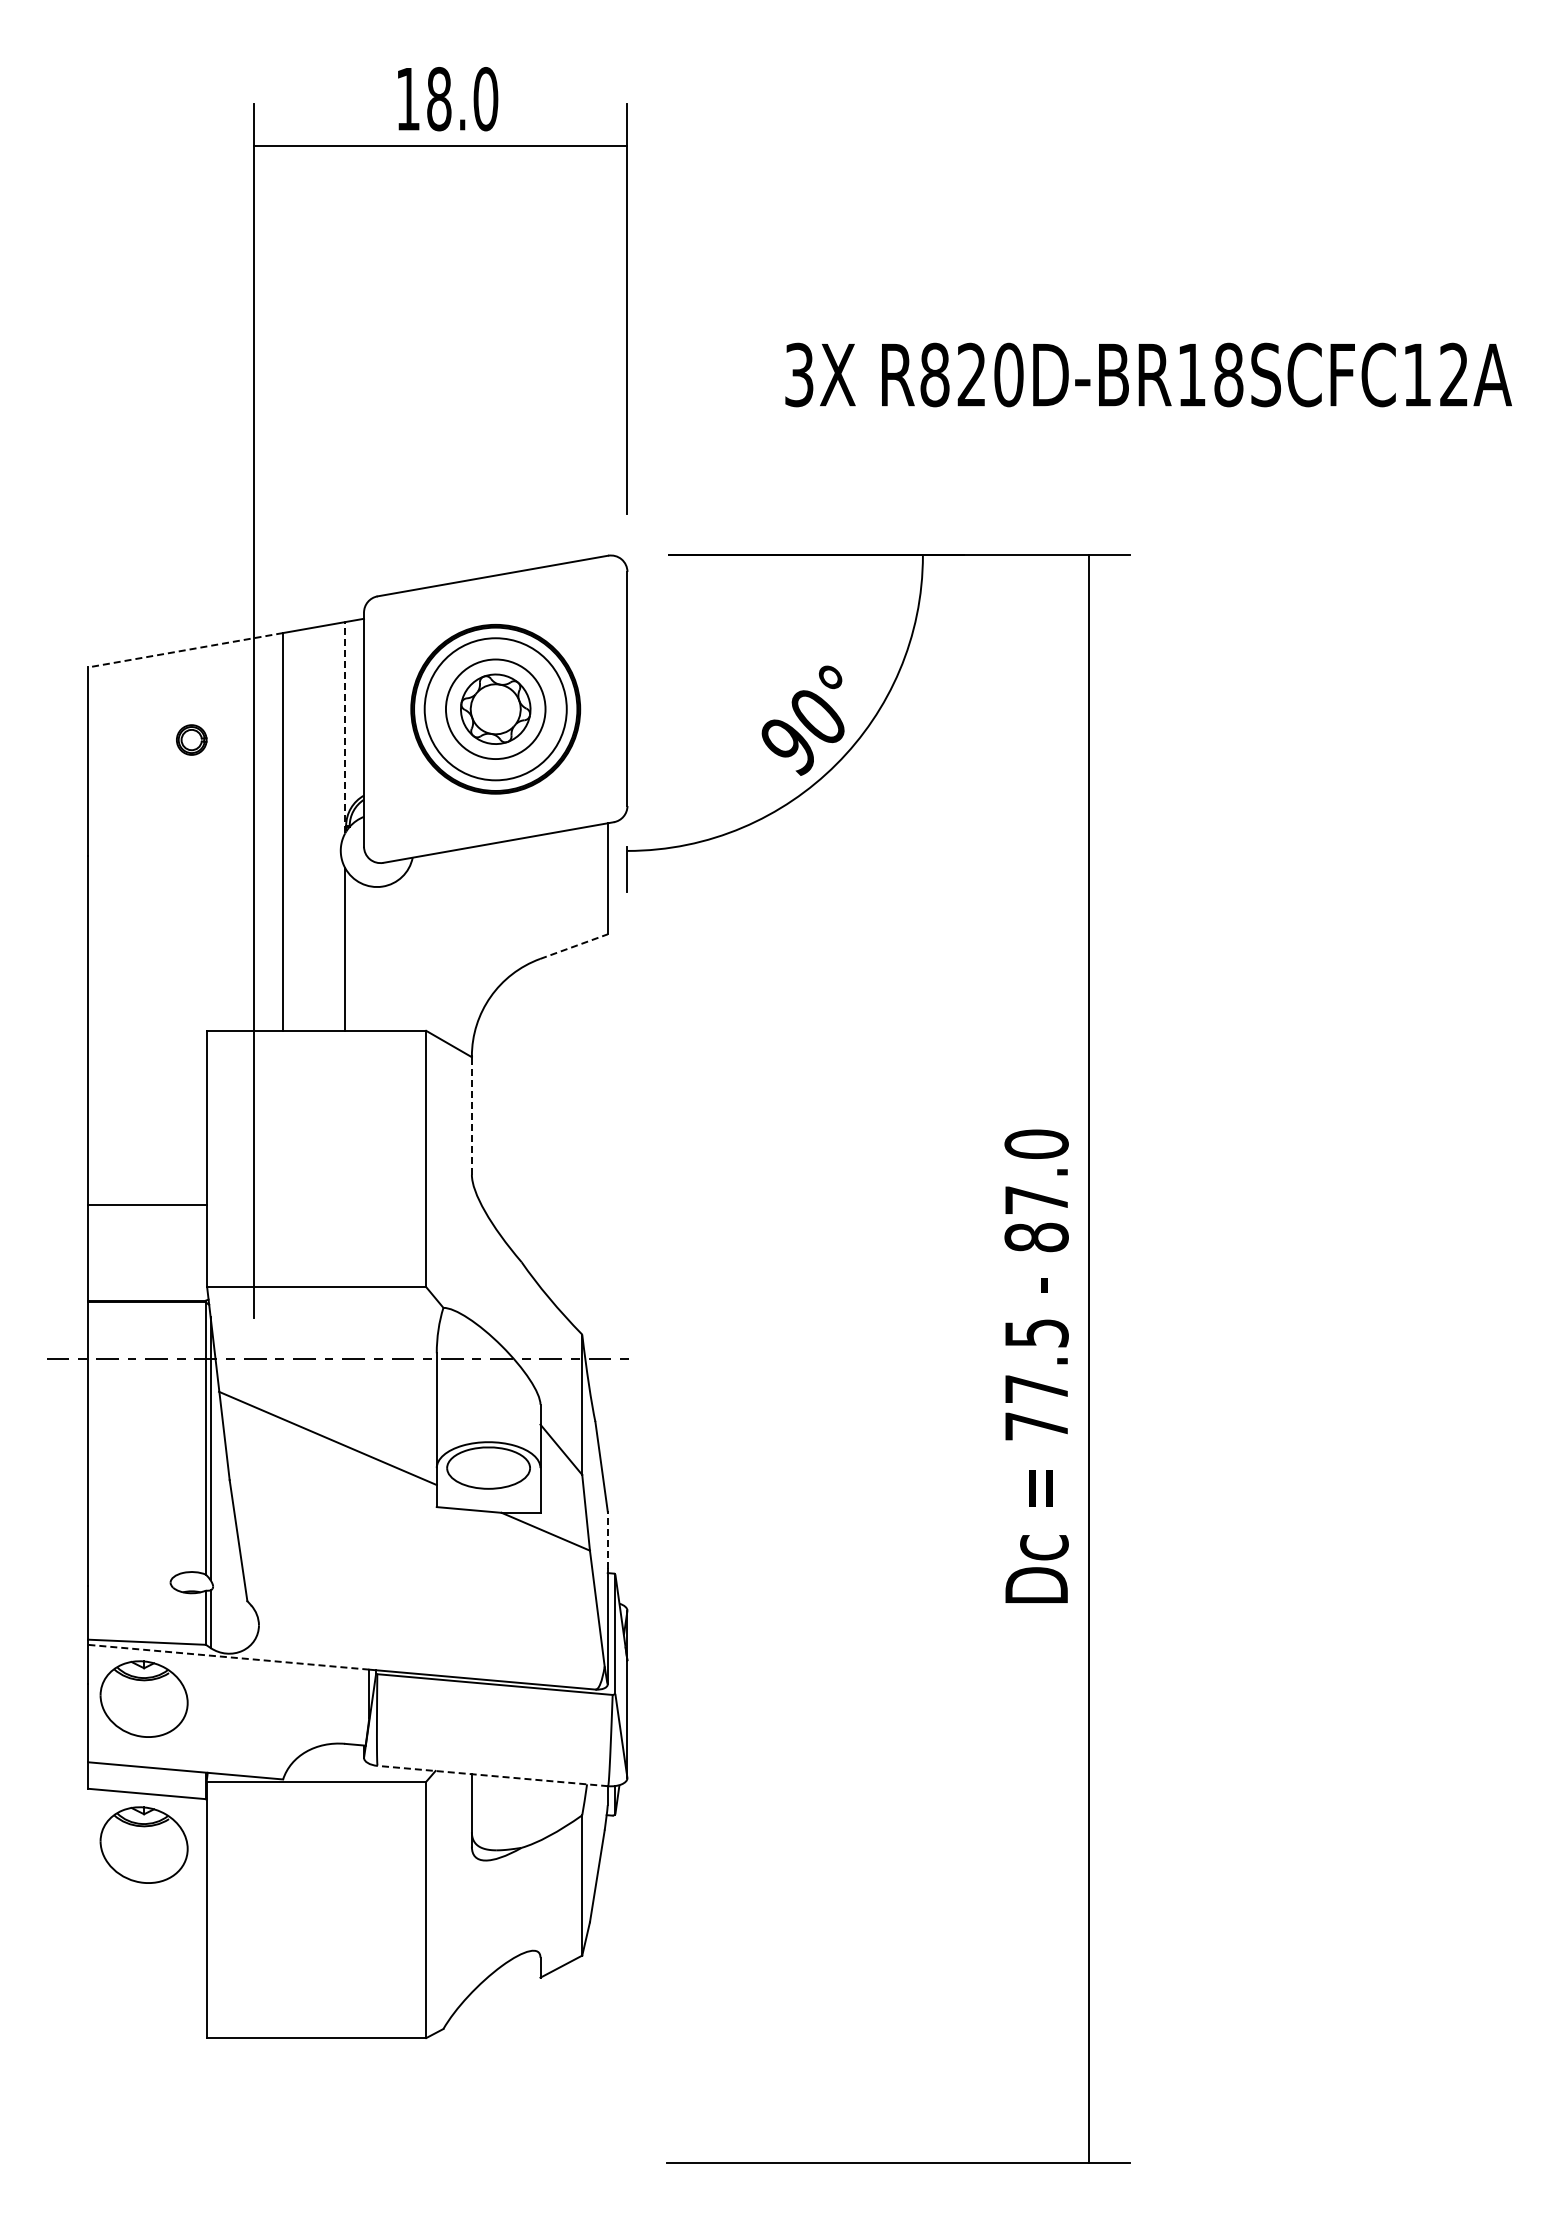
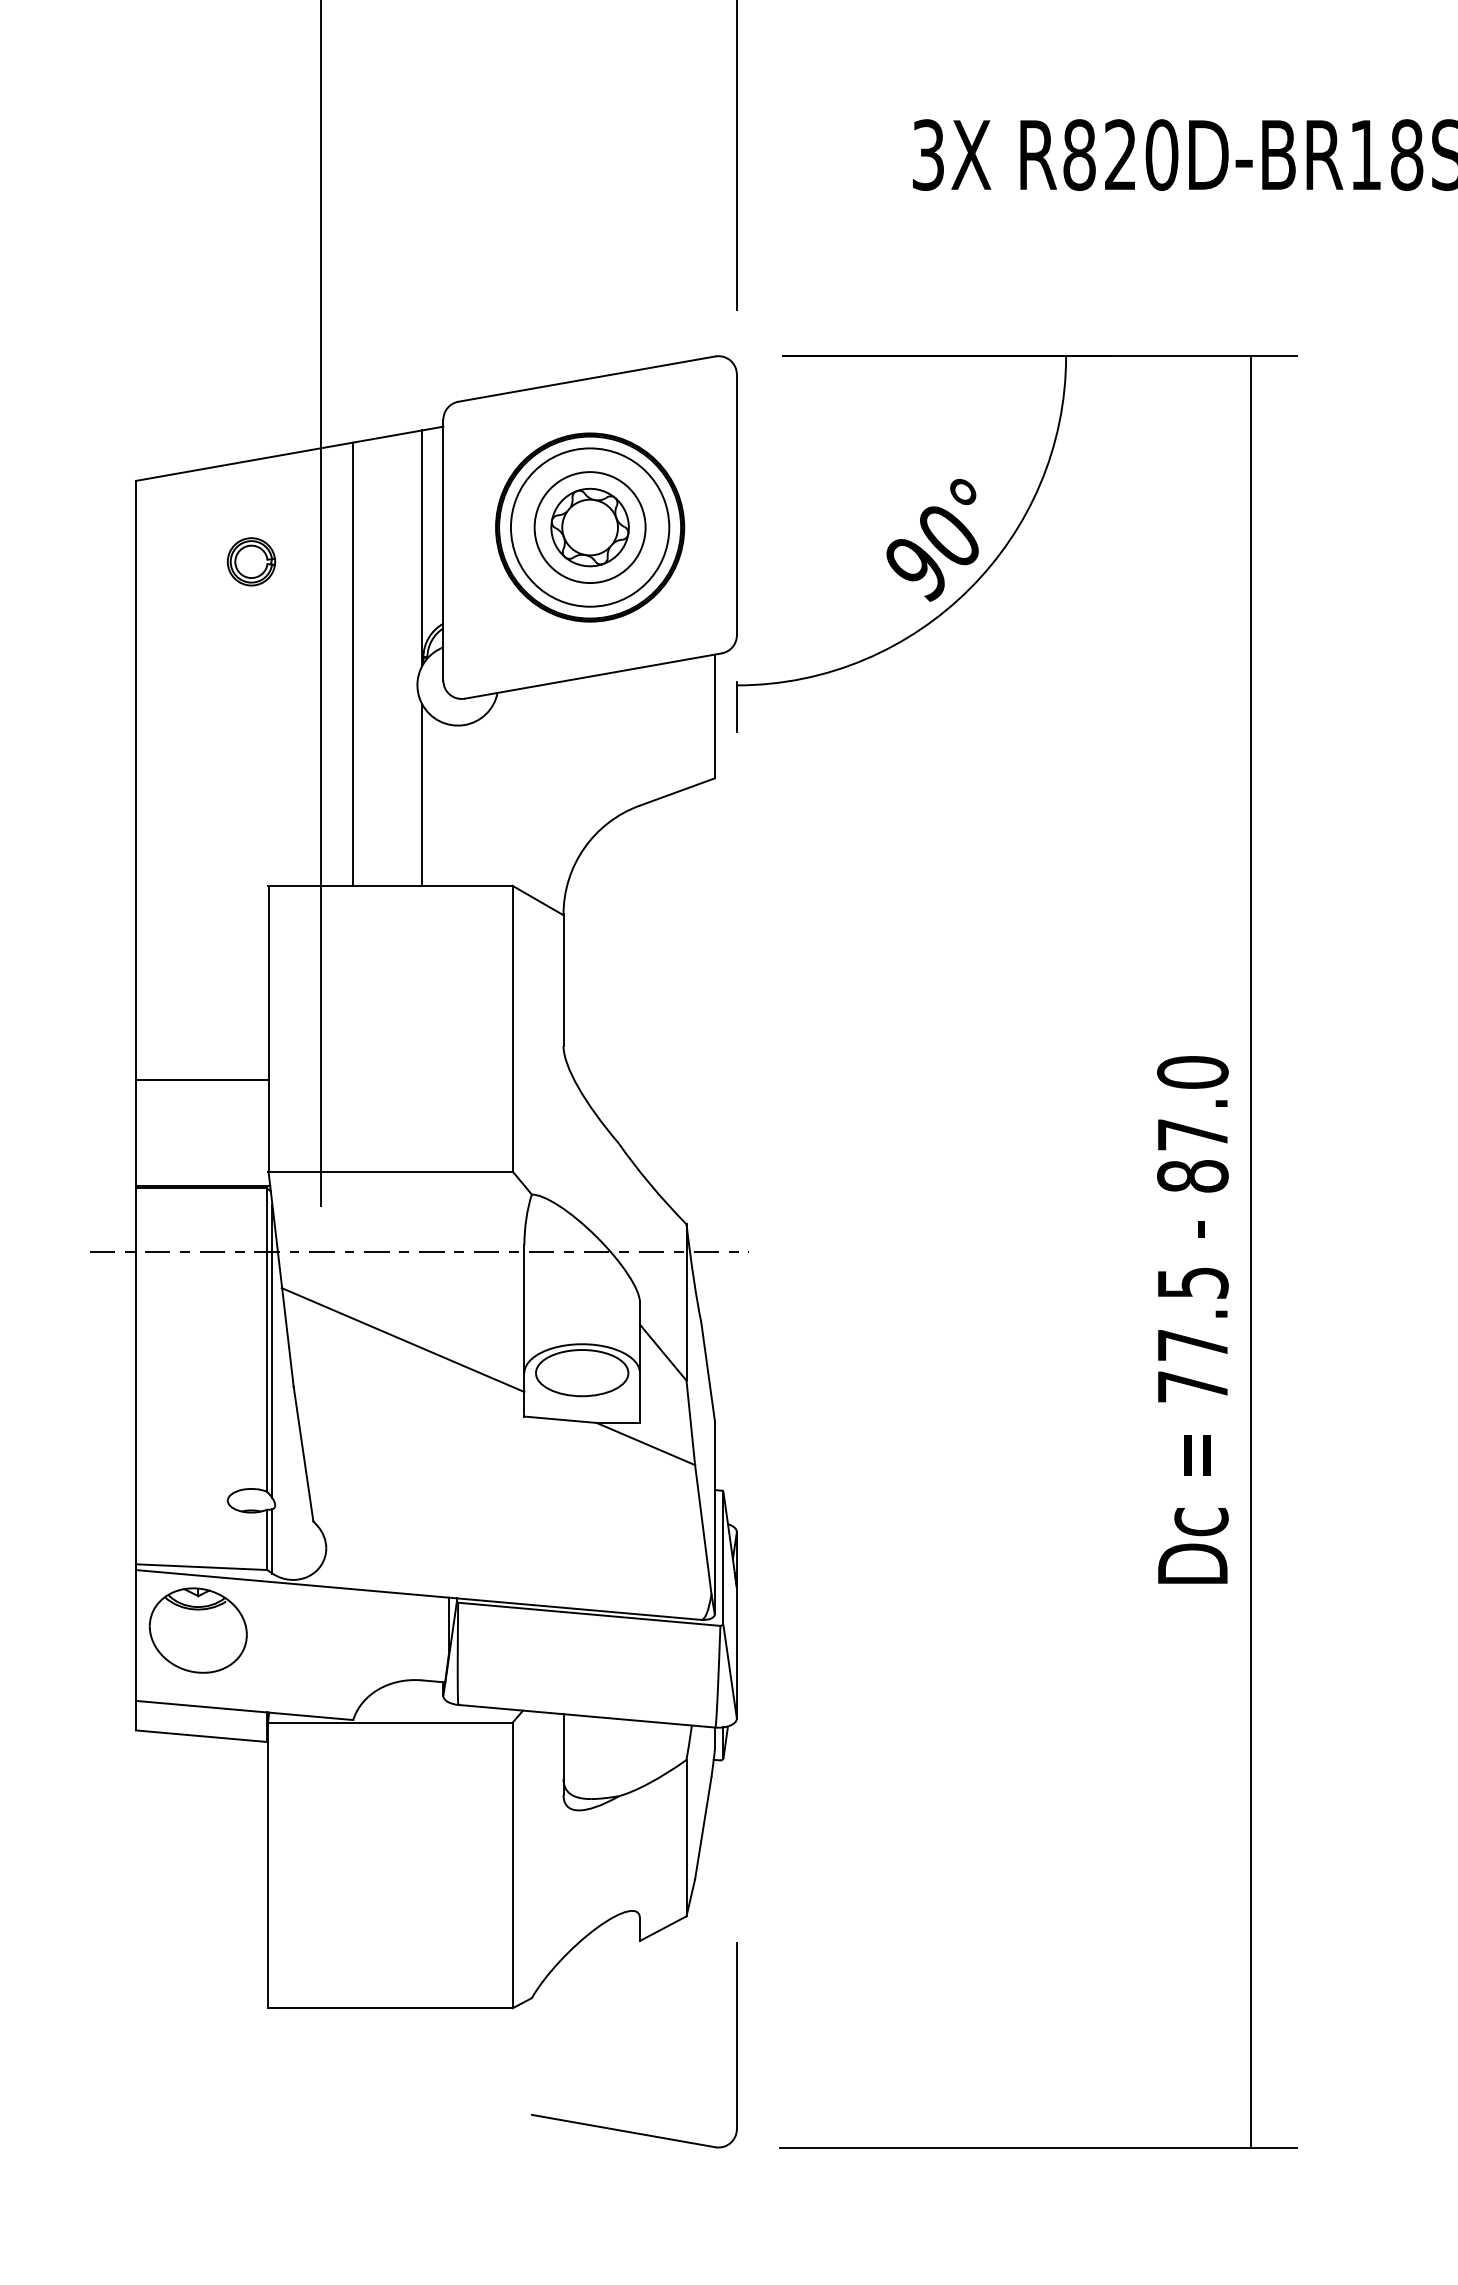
line: (185, 650) -> (244, 462), dashed -> solid
line: (345, 727) -> (422, 547), dashed -> solid
part: (191, 739) -> (251, 561), size x1.43
line: (573, 946) -> (676, 791), dashed -> solid
line: (471, 1116) -> (563, 981), dashed -> solid
text: (1036, 1365) -> (1192, 1318), moved
line: (607, 1540) -> (714, 1453), dashed -> solid
line: (228, 1657) -> (292, 1584), dashed -> solid
line: (492, 1776) -> (586, 1716), dashed -> solid
part: (143, 1844) -> (197, 1792), removed
part: (522, 2146) -> (619, 2129), added

